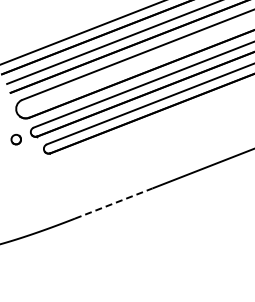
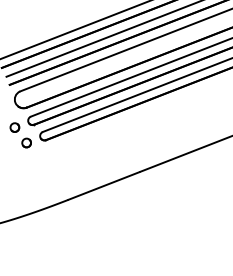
part: (28, 156) -> (26, 143), added
line: (113, 203) -> (103, 185), dashed -> solid

